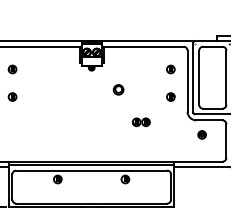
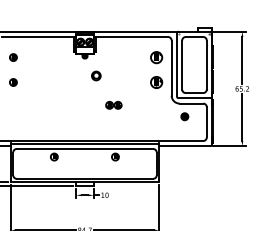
part: (170, 69) -> (156, 57), size x1.6
part: (118, 89) -> (96, 75), moved
part: (170, 97) -> (156, 82), size x1.6
part: (140, 122) -> (113, 105), moved

